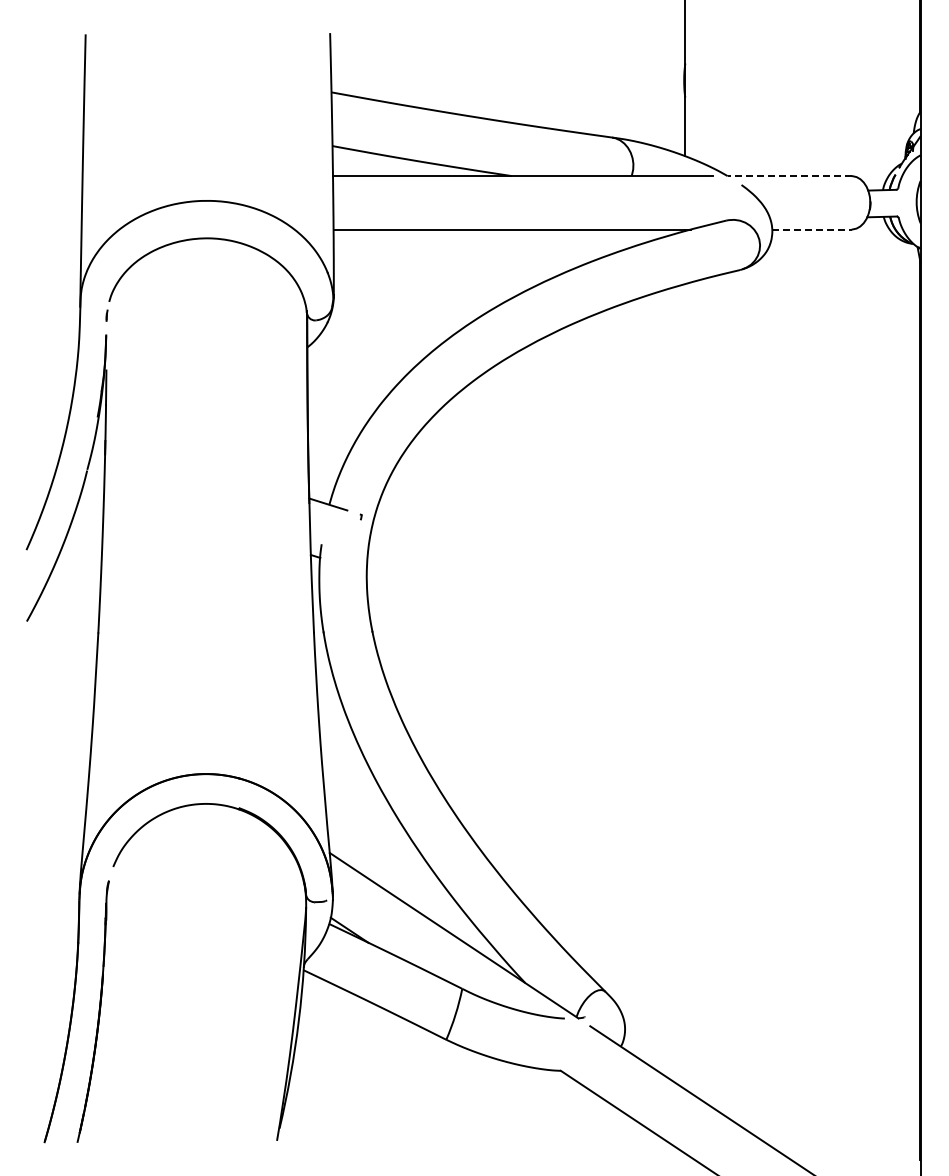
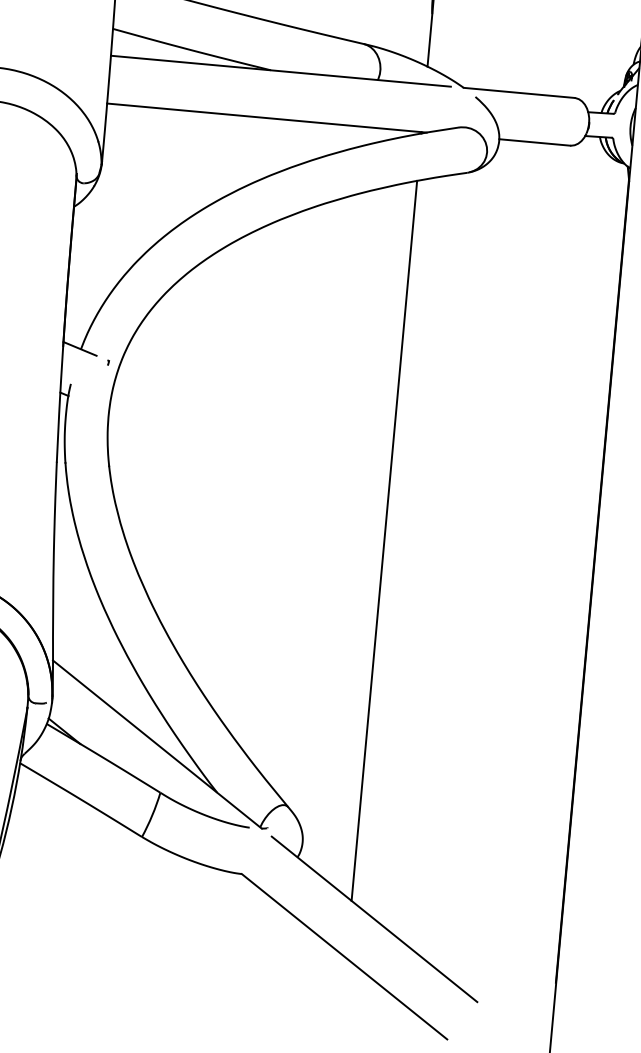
line: (789, 176) -> (519, 93), dashed -> solid
line: (811, 229) -> (534, 142), dashed -> solid
line: (685, 686) -> (384, 540), added

